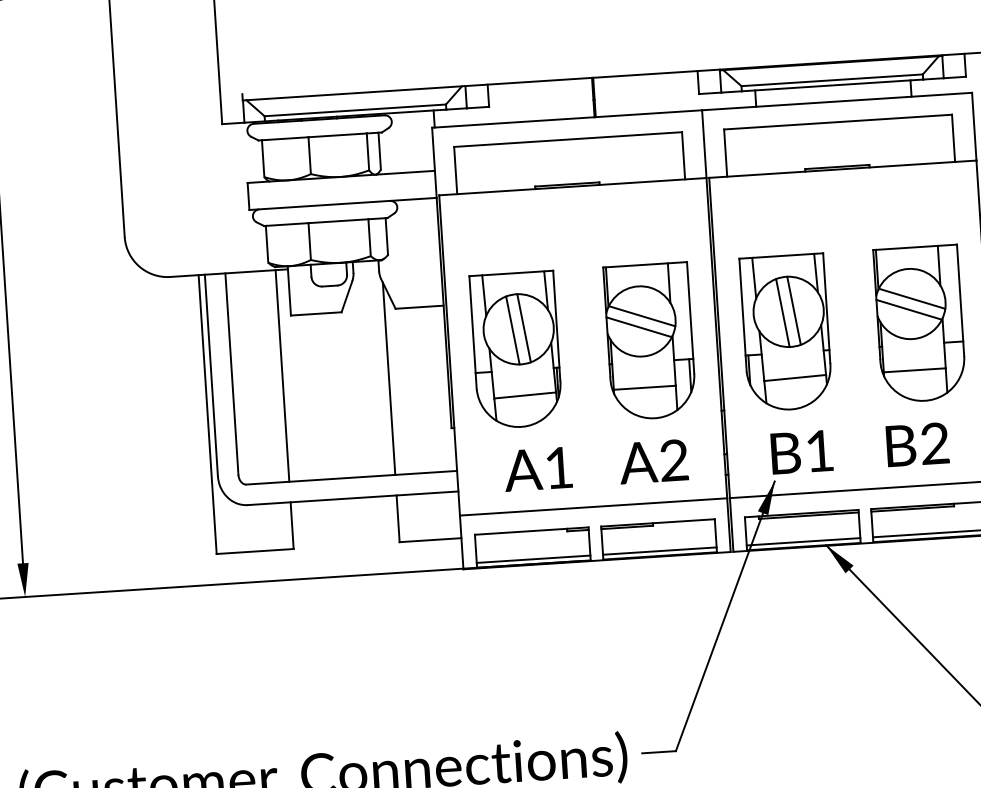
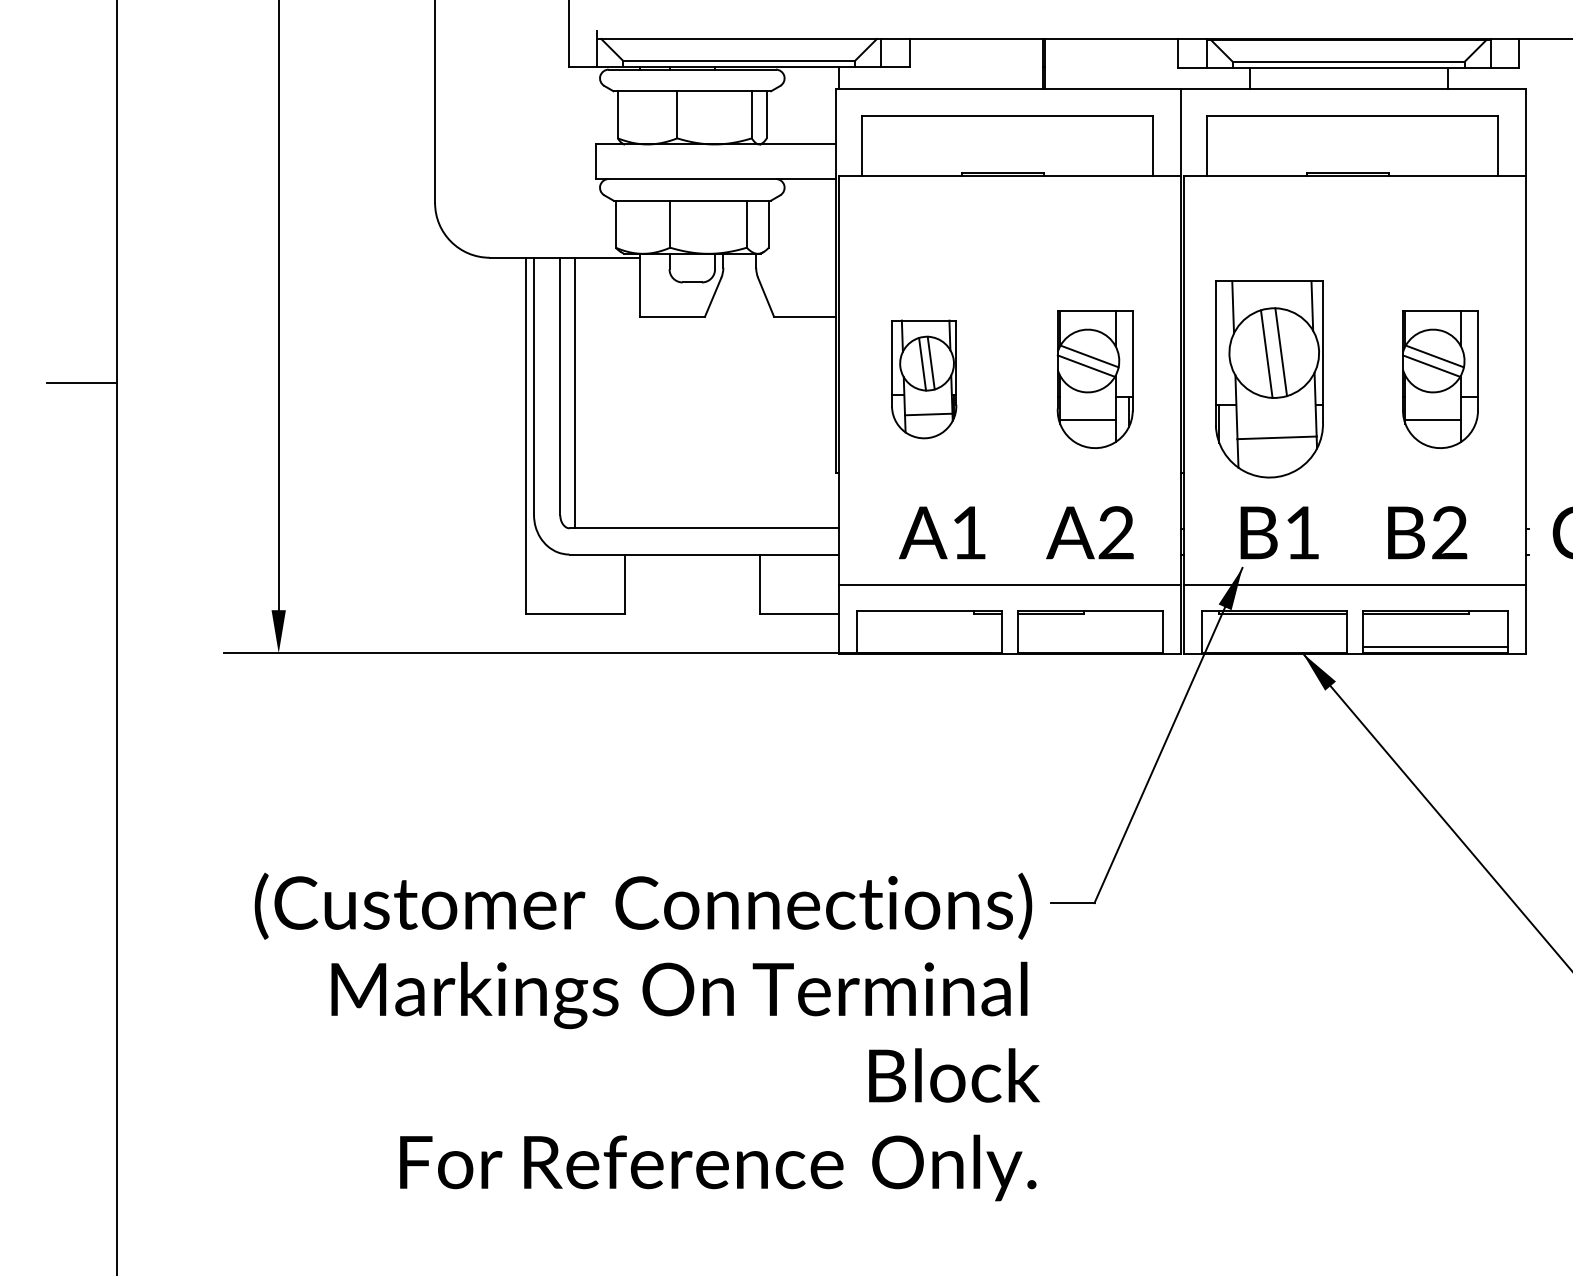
part: (920, 324) -> (1440, 379), size x0.7
part: (649, 341) -> (1094, 379), size x0.7
part: (515, 350) -> (923, 379), size x0.6
line: (282, 375) -> (574, 392), moved
line: (388, 378) -> (759, 405), removed
line: (802, 542) -> (1273, 647), removed
line: (659, 551) -> (1090, 647), removed
line: (533, 559) -> (928, 647), removed

